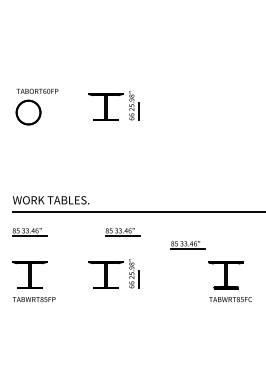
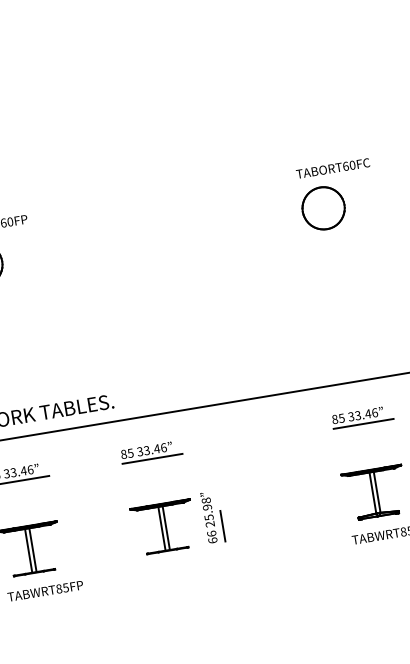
part: (113, 105) -> (128, 227), removed
part: (231, 106) -> (335, 195), added
part: (122, 232) -> (151, 452), moved
part: (187, 245) -> (361, 418), moved

